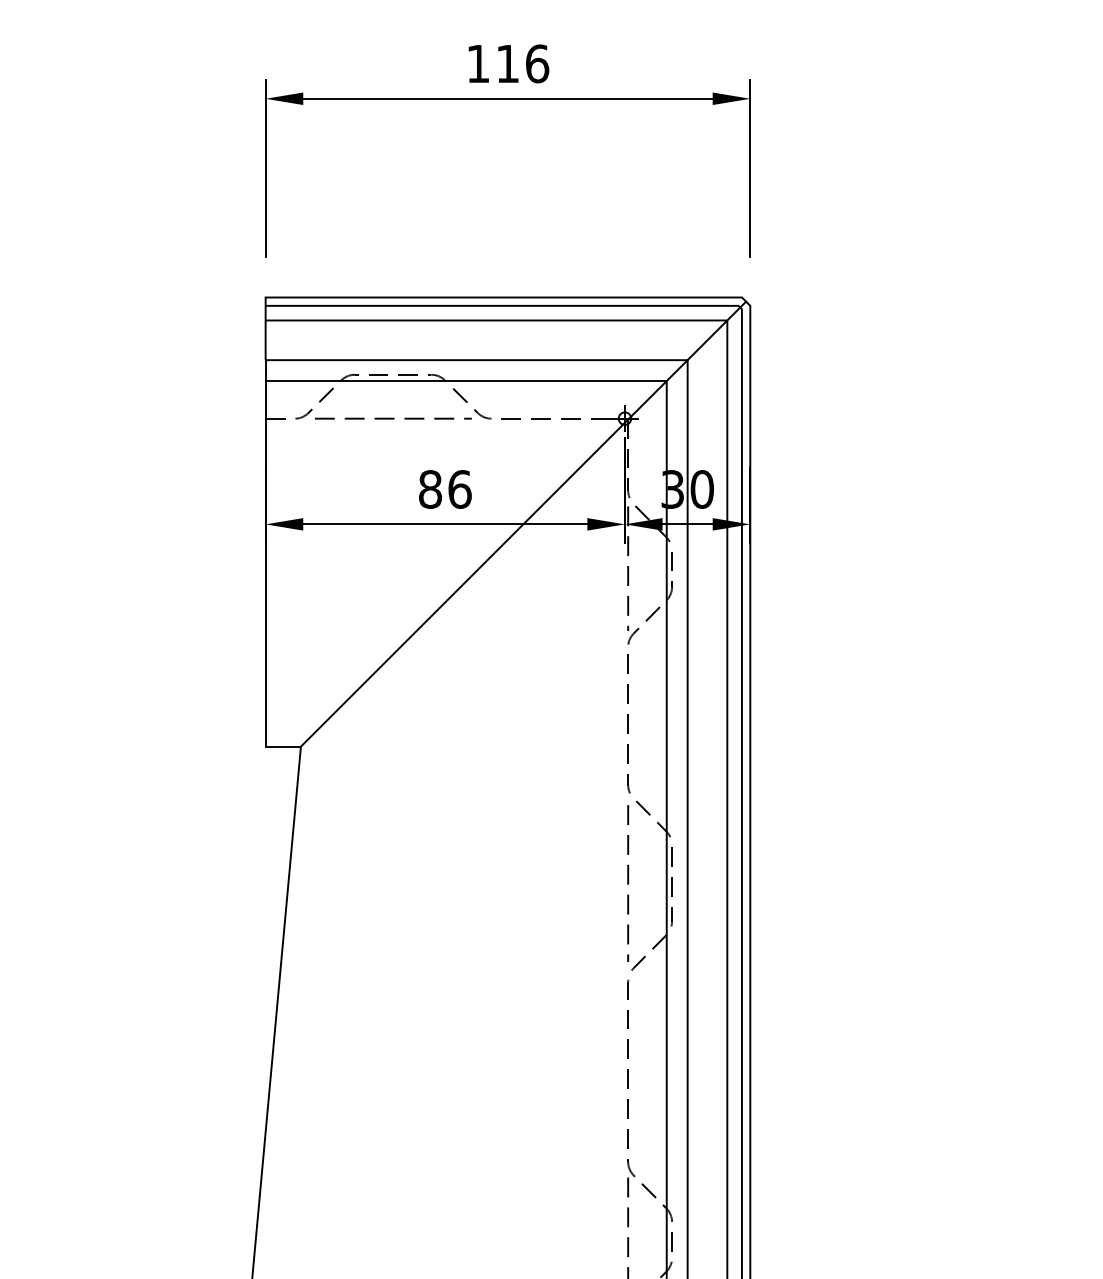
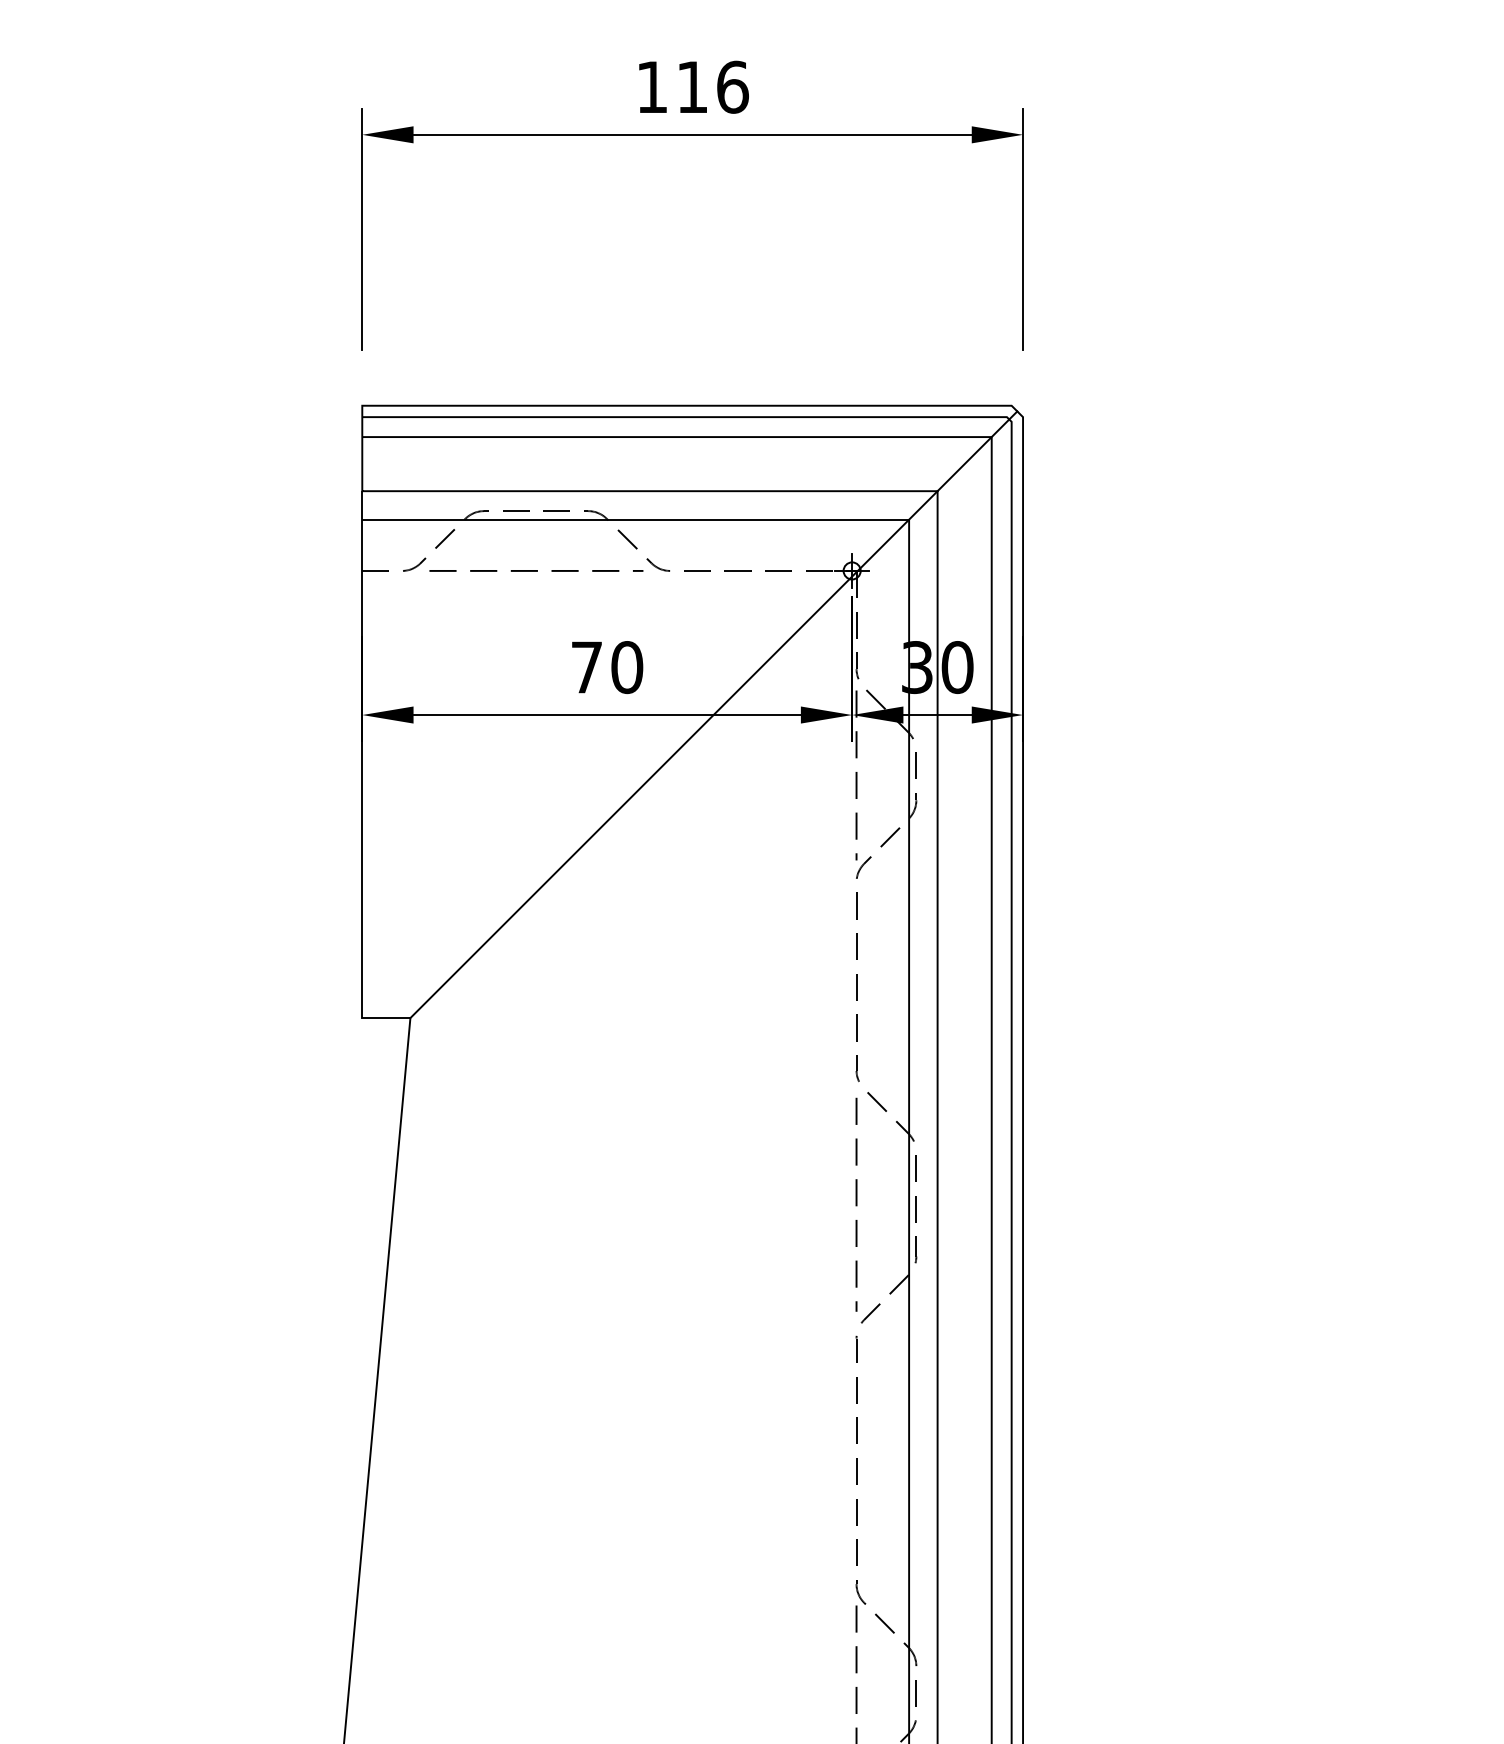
text: (445, 489) -> (607, 667), 86 -> 70

